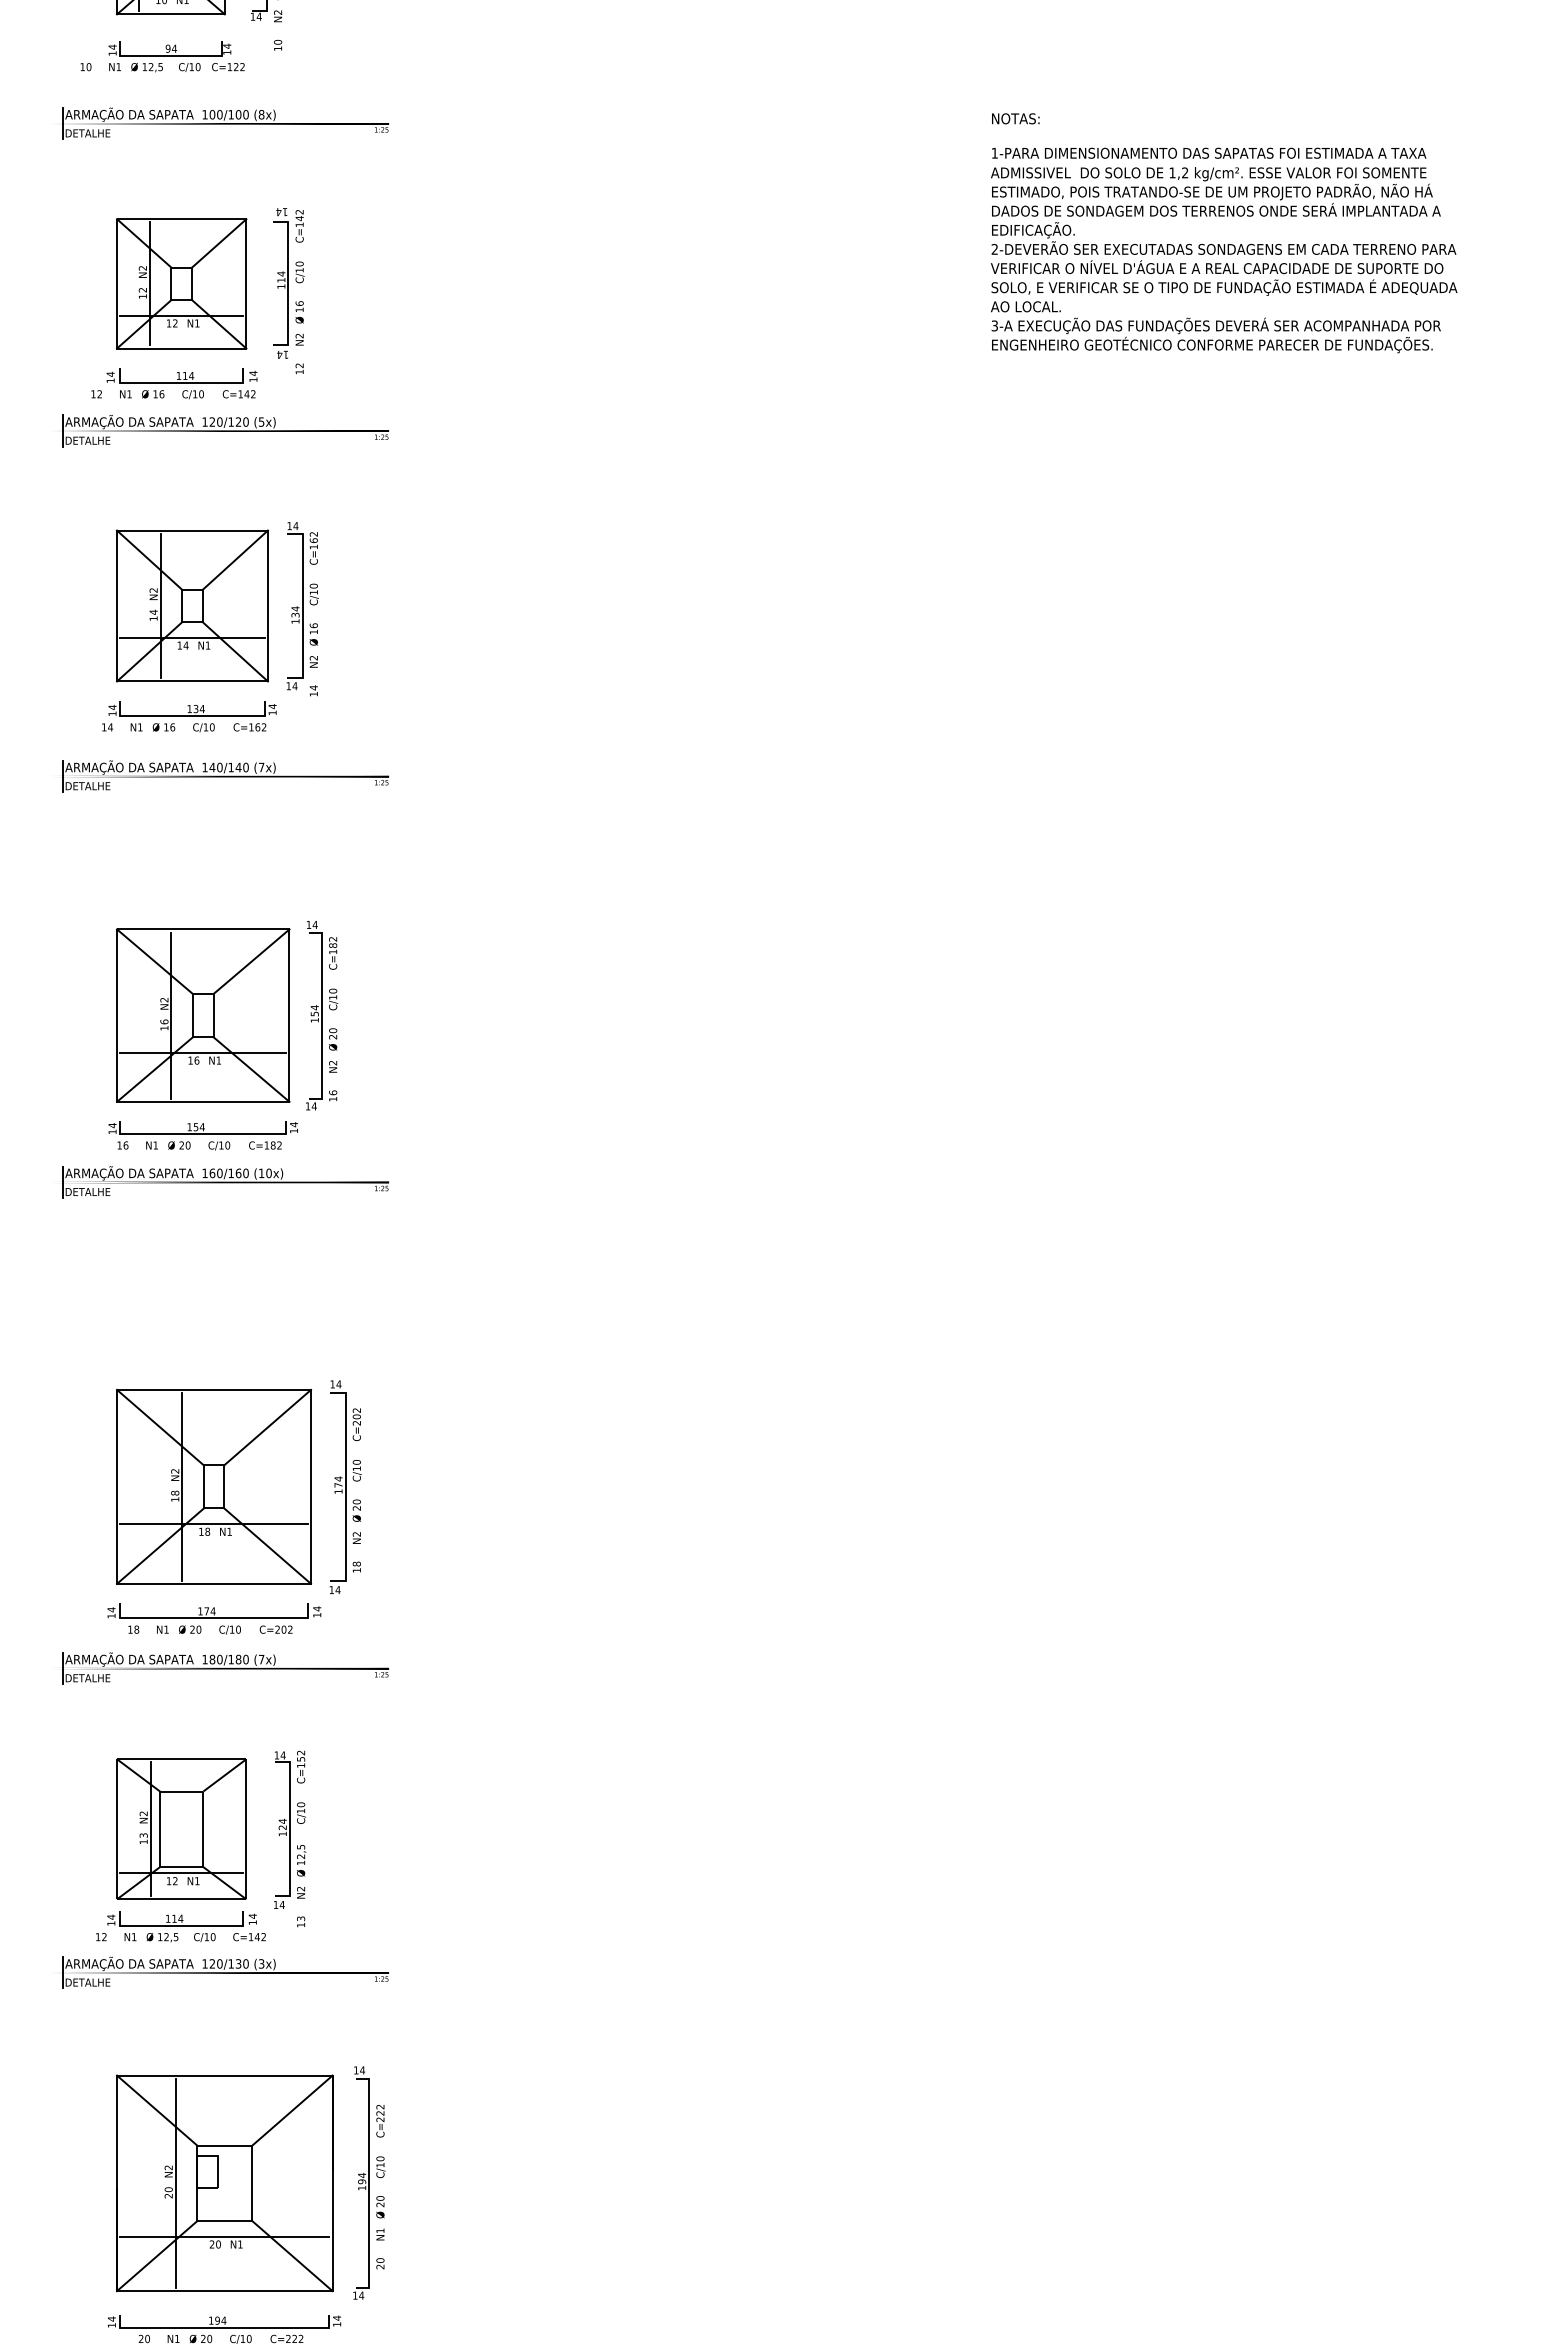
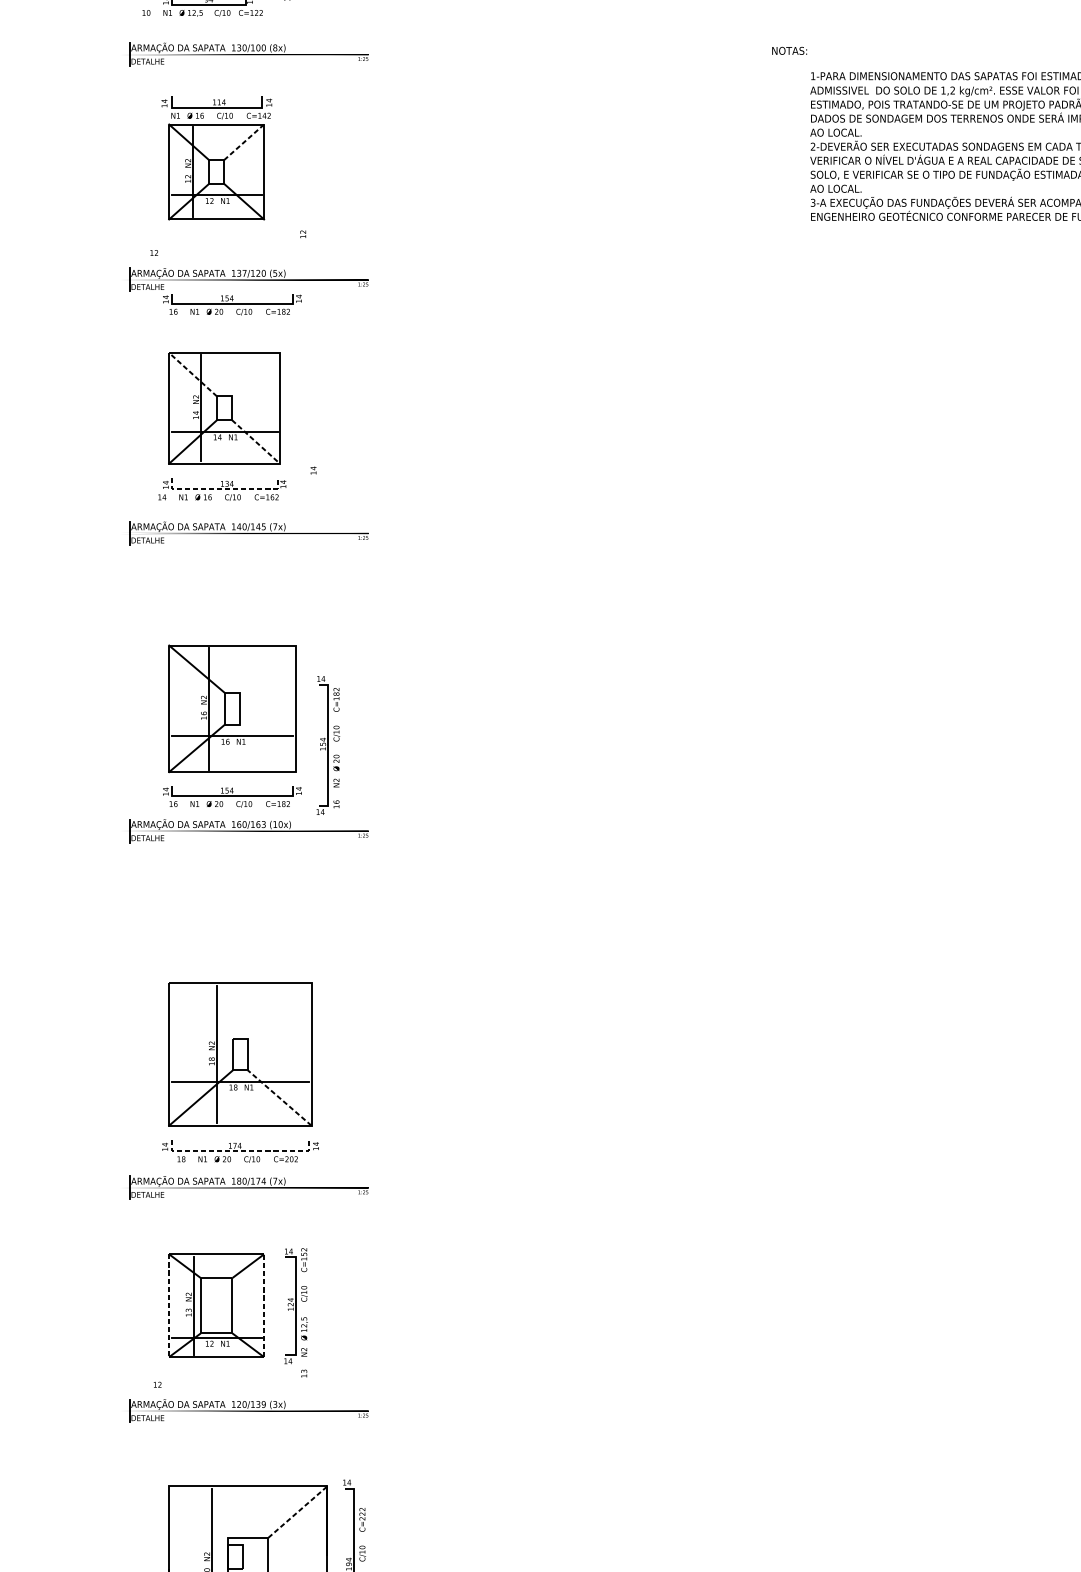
text: (212, 114) -> (239, 47), 100/100 -> 130/100
text: (1015, 118) -> (789, 50), moved
text: (1032, 230) -> (840, 132), EDIFICAÇÃO. -> AO LOCAL.
line: (219, 243) -> (244, 142), solid -> dashed
part: (288, 283) -> (294, 171), removed
part: (181, 383) -> (216, 107), moved
text: (215, 421) -> (241, 272), 120/120 -> 137/120
part: (202, 464) -> (231, 304), added
line: (149, 559) -> (193, 374), solid -> dashed
line: (234, 559) -> (255, 374), removed
part: (302, 606) -> (305, 408), removed
line: (235, 652) -> (256, 442), solid -> dashed
line: (192, 716) -> (224, 489), solid -> dashed
text: (245, 767) -> (263, 526), 140/140 -> 140/145
line: (251, 961) -> (267, 669), removed
part: (322, 1015) -> (328, 745), moved
line: (251, 1069) -> (267, 748), removed
text: (245, 1173) -> (263, 824), 160/160 -> 160/163
line: (160, 1427) -> (201, 1010), removed
line: (267, 1427) -> (279, 1010), removed
part: (345, 1487) -> (336, 1054), removed
line: (267, 1545) -> (279, 1097), solid -> dashed
line: (214, 1618) -> (240, 1151), solid -> dashed
text: (241, 1659) -> (260, 1181), 180/180 -> 180/174
line: (246, 1828) -> (264, 1305), solid -> dashed
line: (117, 1829) -> (169, 1305), solid -> dashed
part: (186, 1926) -> (220, 1377), removed
text: (245, 1963) -> (263, 1404), 120/130 -> 120/139
line: (157, 2110) -> (198, 1512), removed
line: (292, 2110) -> (297, 1512), solid -> dashed

